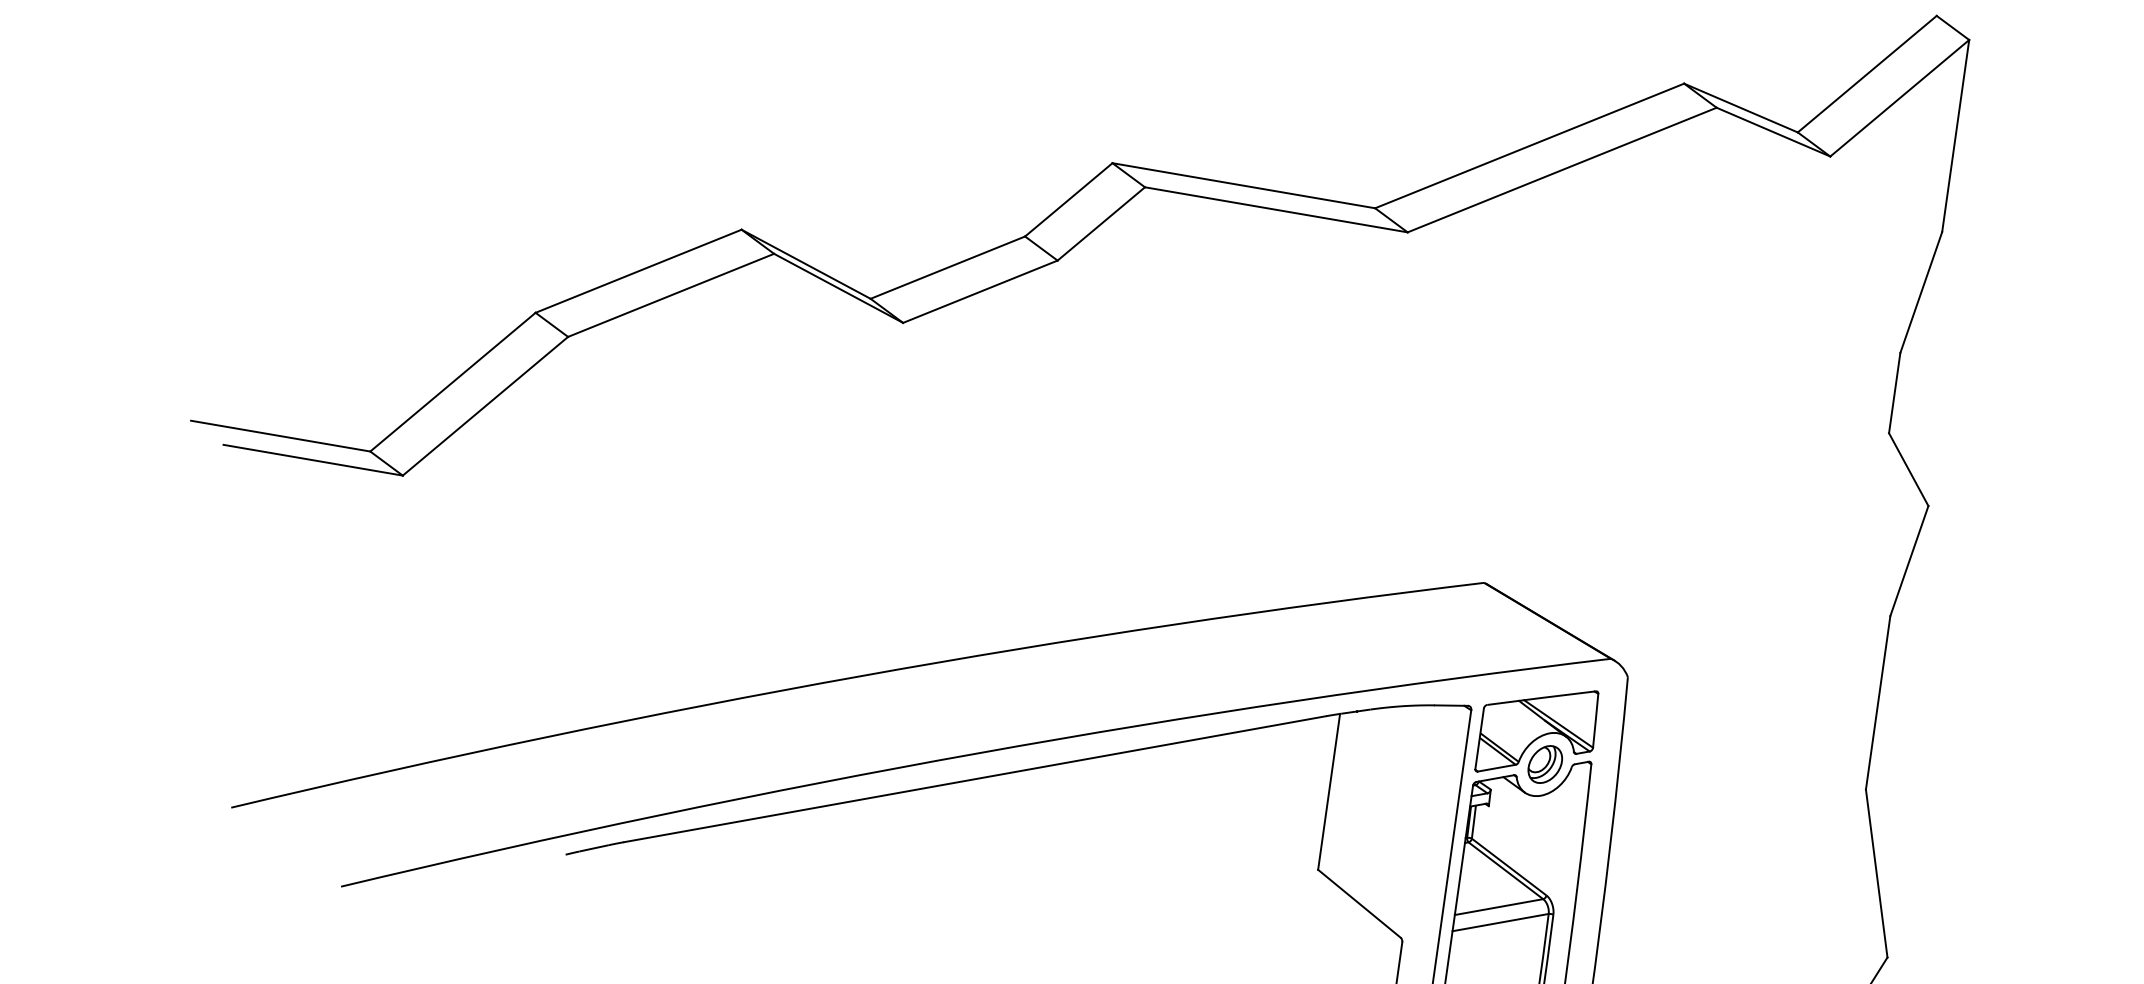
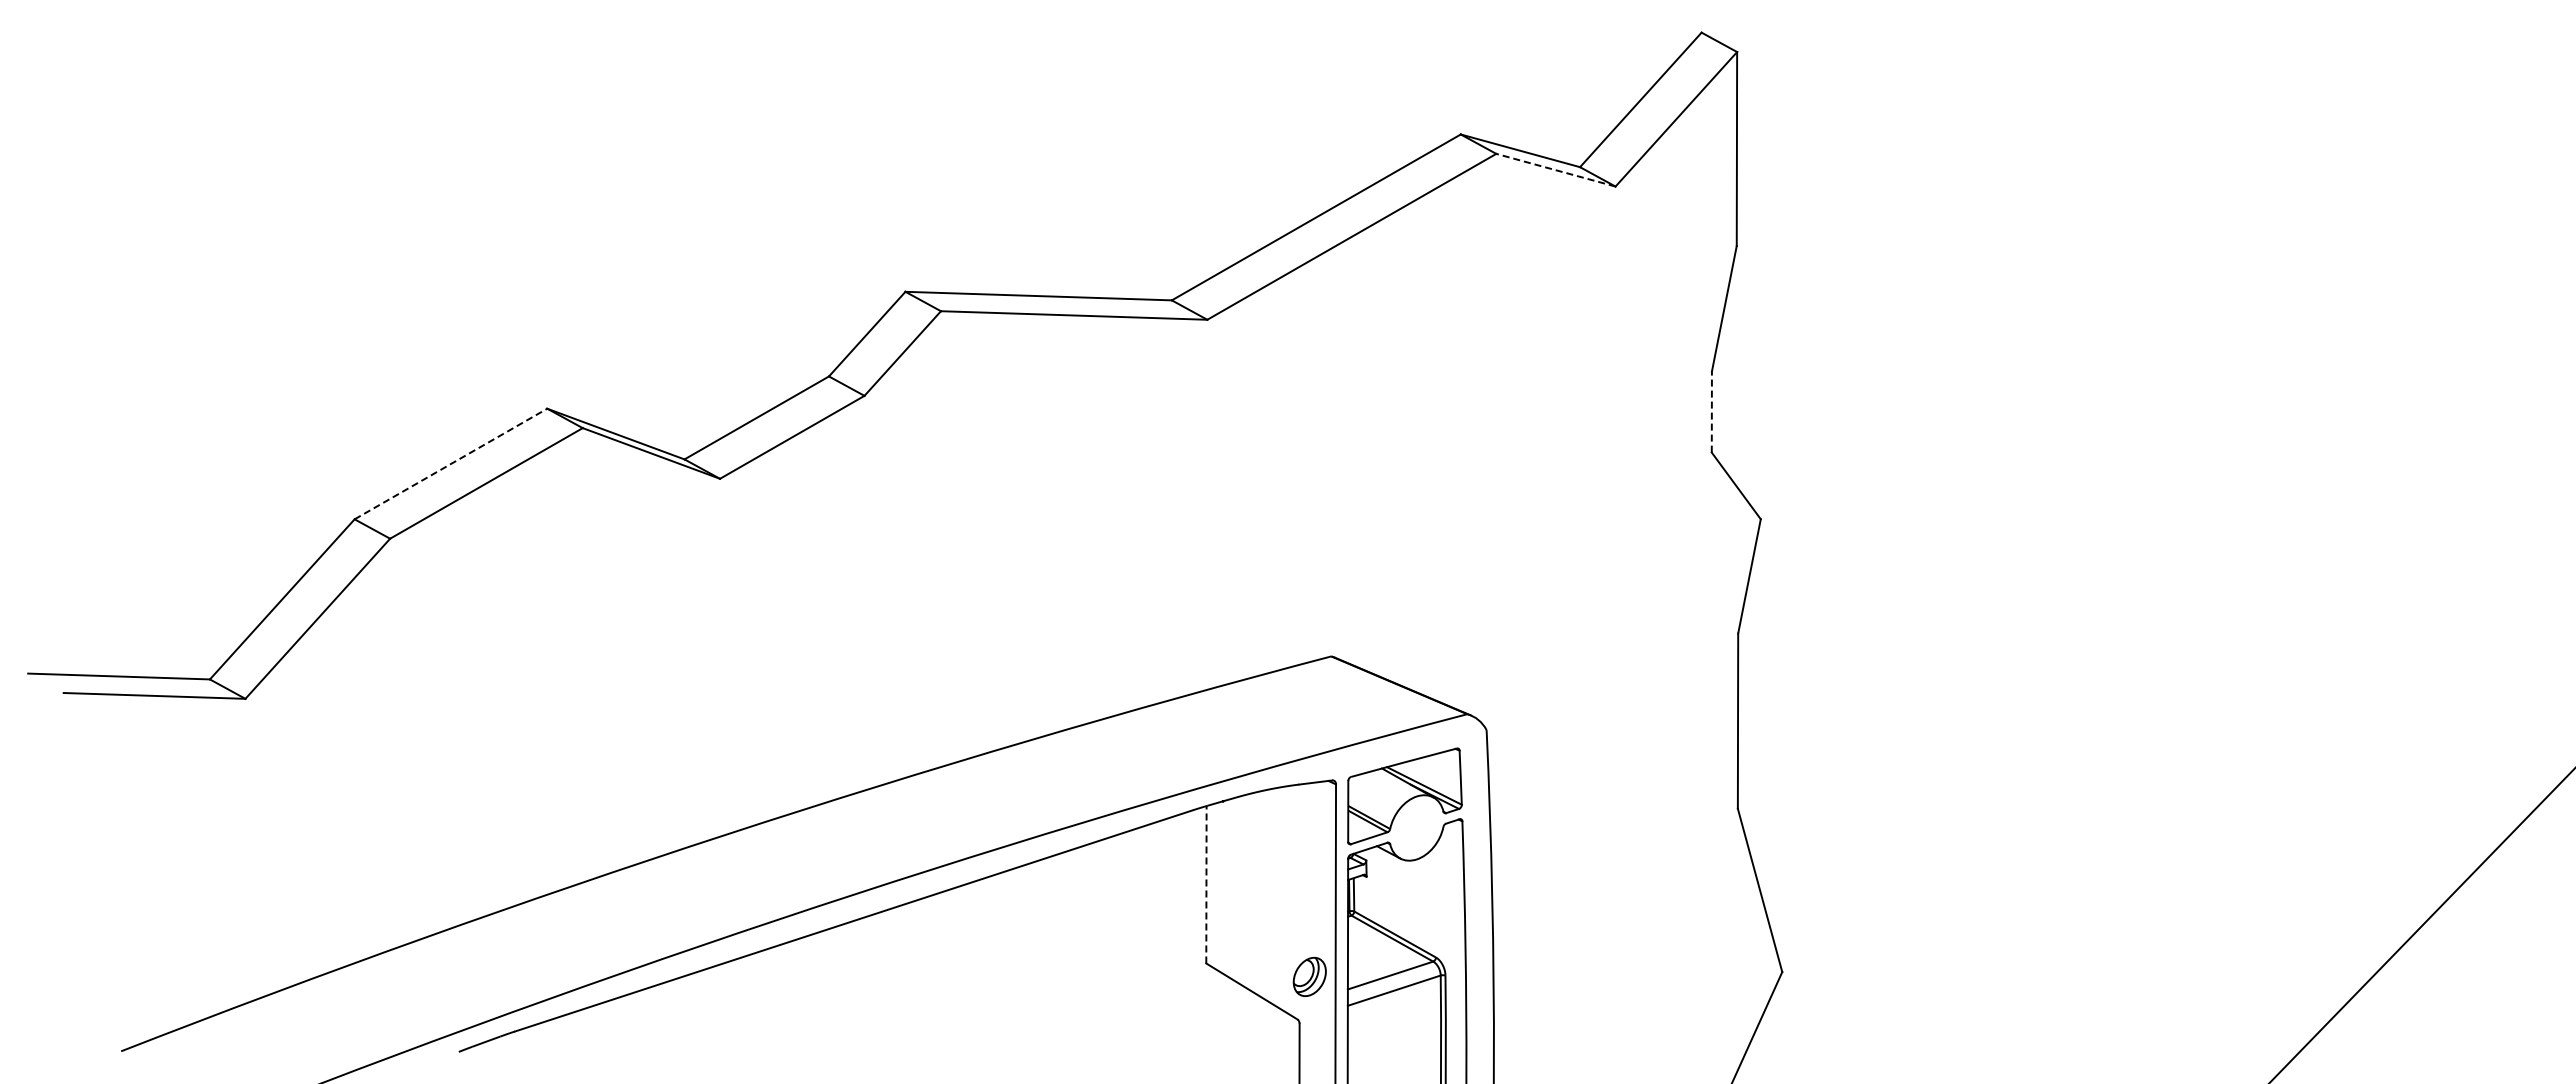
line: (1773, 132) -> (1555, 170), solid -> dashed
line: (639, 270) -> (451, 463), solid -> dashed
line: (1894, 393) -> (1711, 412), solid -> dashed
part: (1545, 764) -> (1309, 976), moved
line: (1329, 791) -> (1206, 884), solid -> dashed

